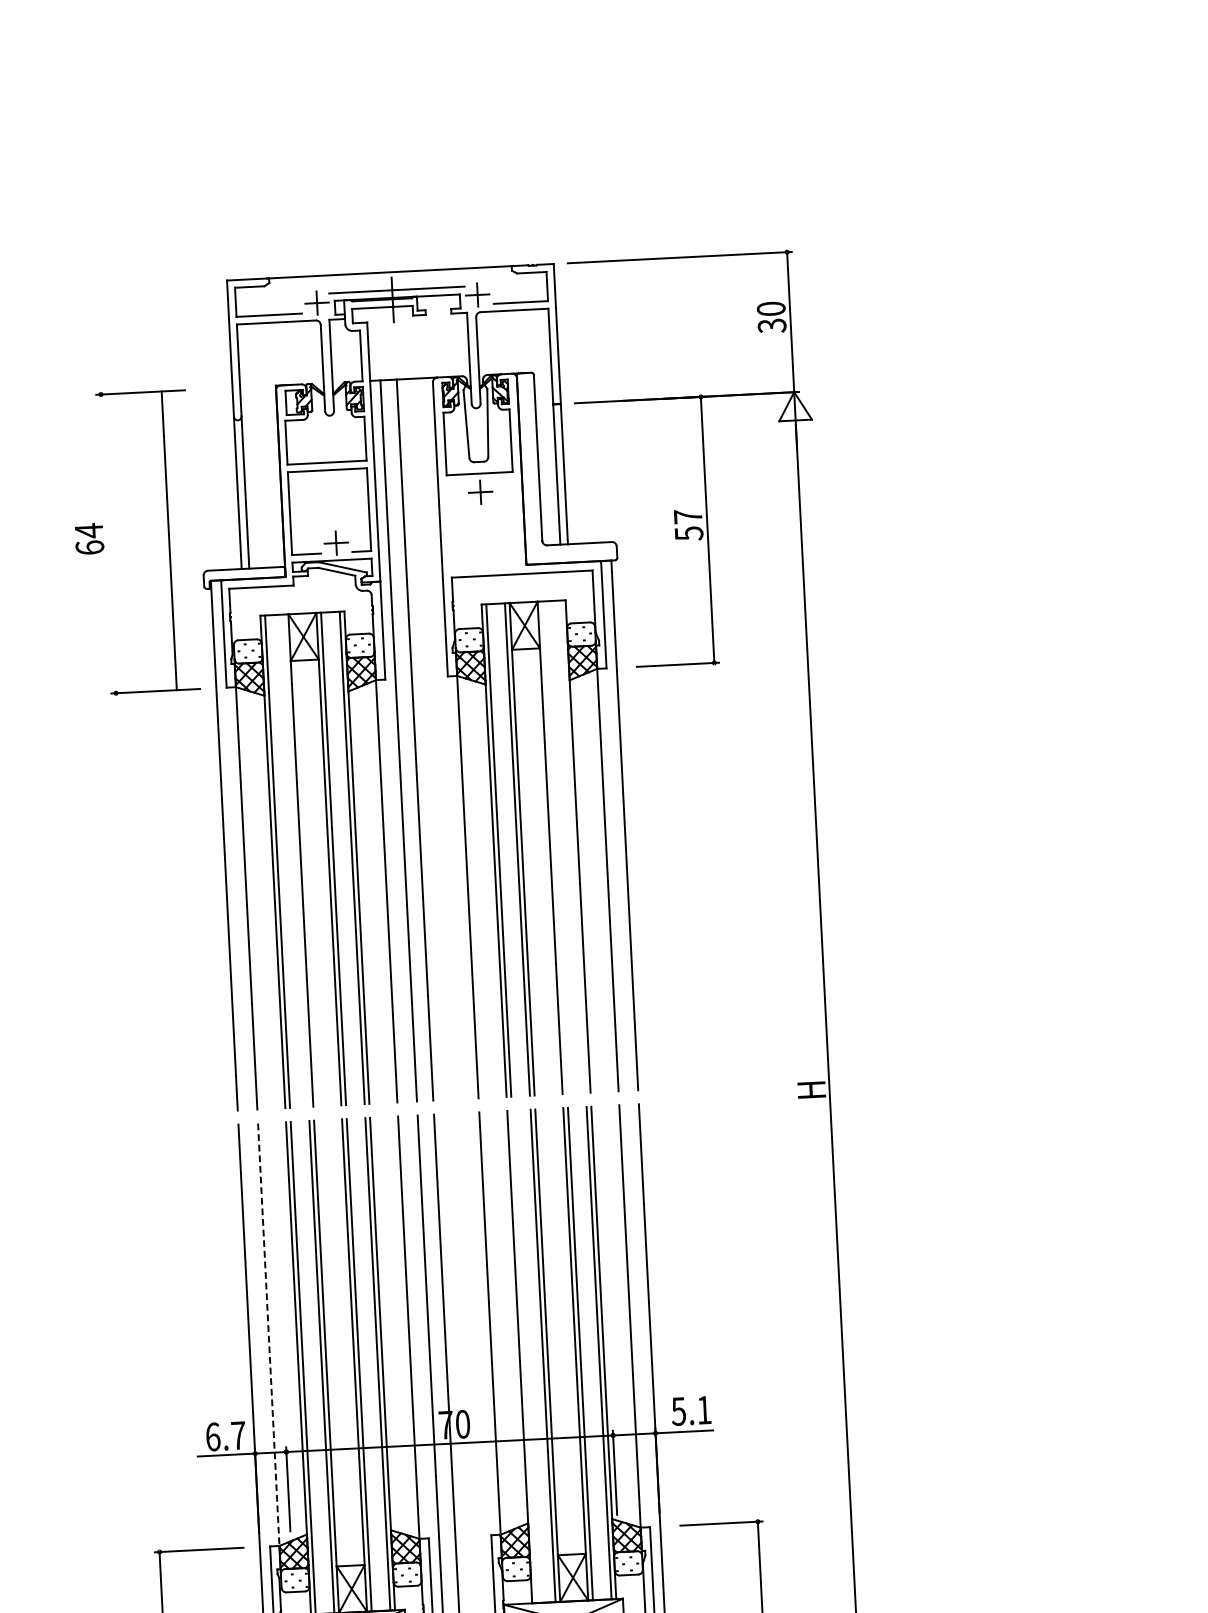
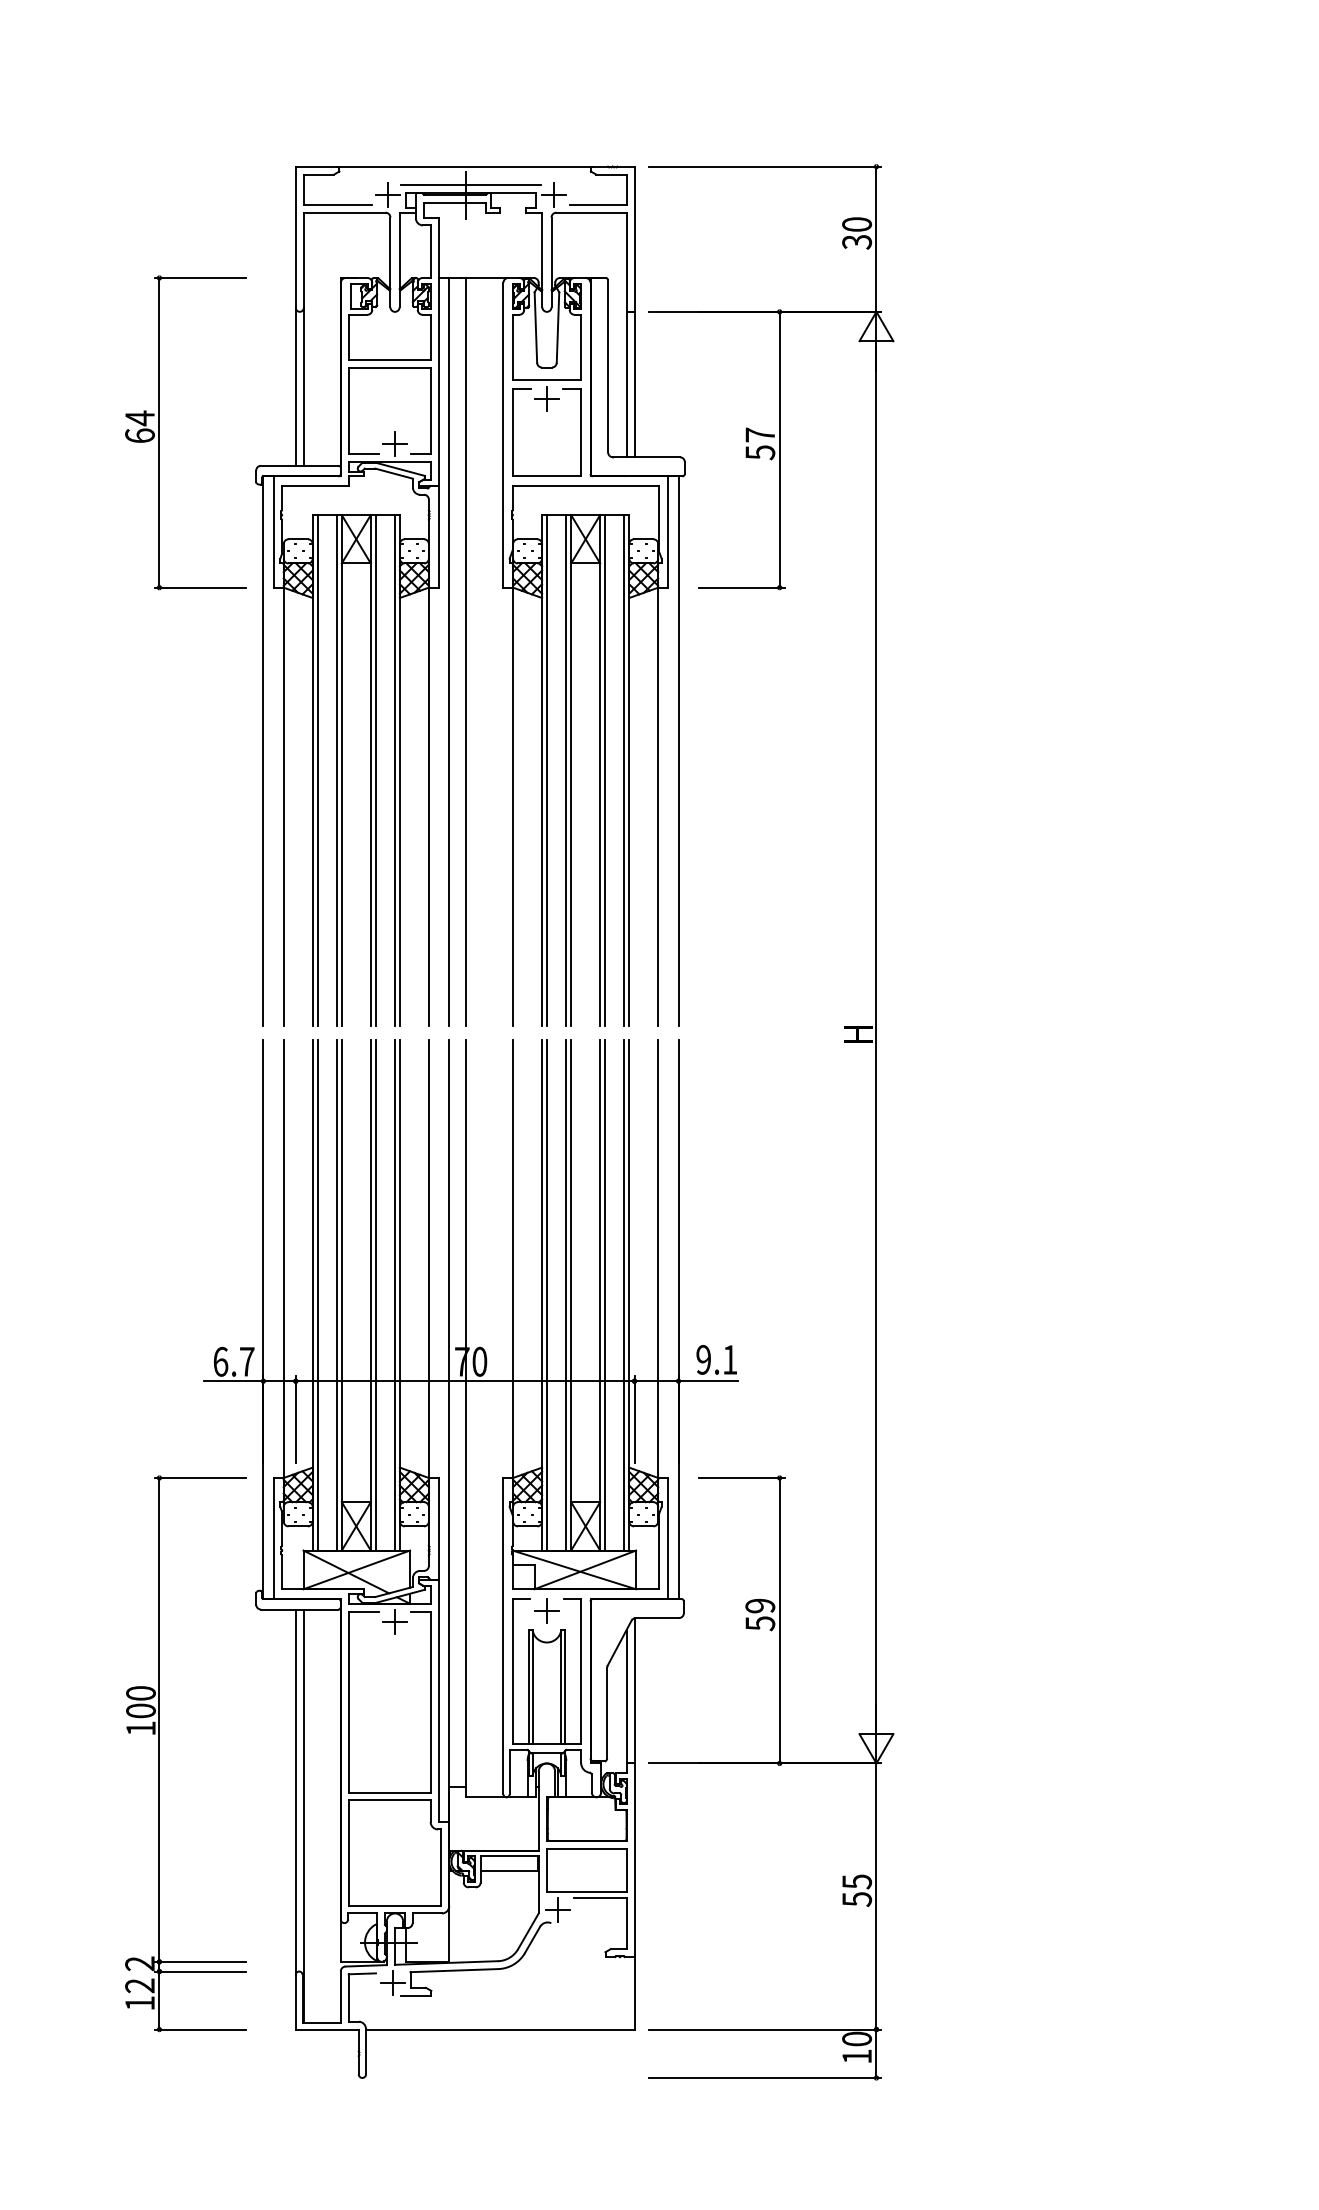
part: (450, 526) -> (513, 432), added
line: (169, 540) -> (159, 432), moved
line: (573, 846) -> (624, 770), added
line: (555, 847) -> (605, 770), added
line: (295, 860) -> (336, 770), added
line: (268, 1336) -> (283, 1260), dashed -> solid
line: (524, 1357) -> (546, 1295), added
text: (678, 1411) -> (703, 1359), 5.1 -> 9.1

